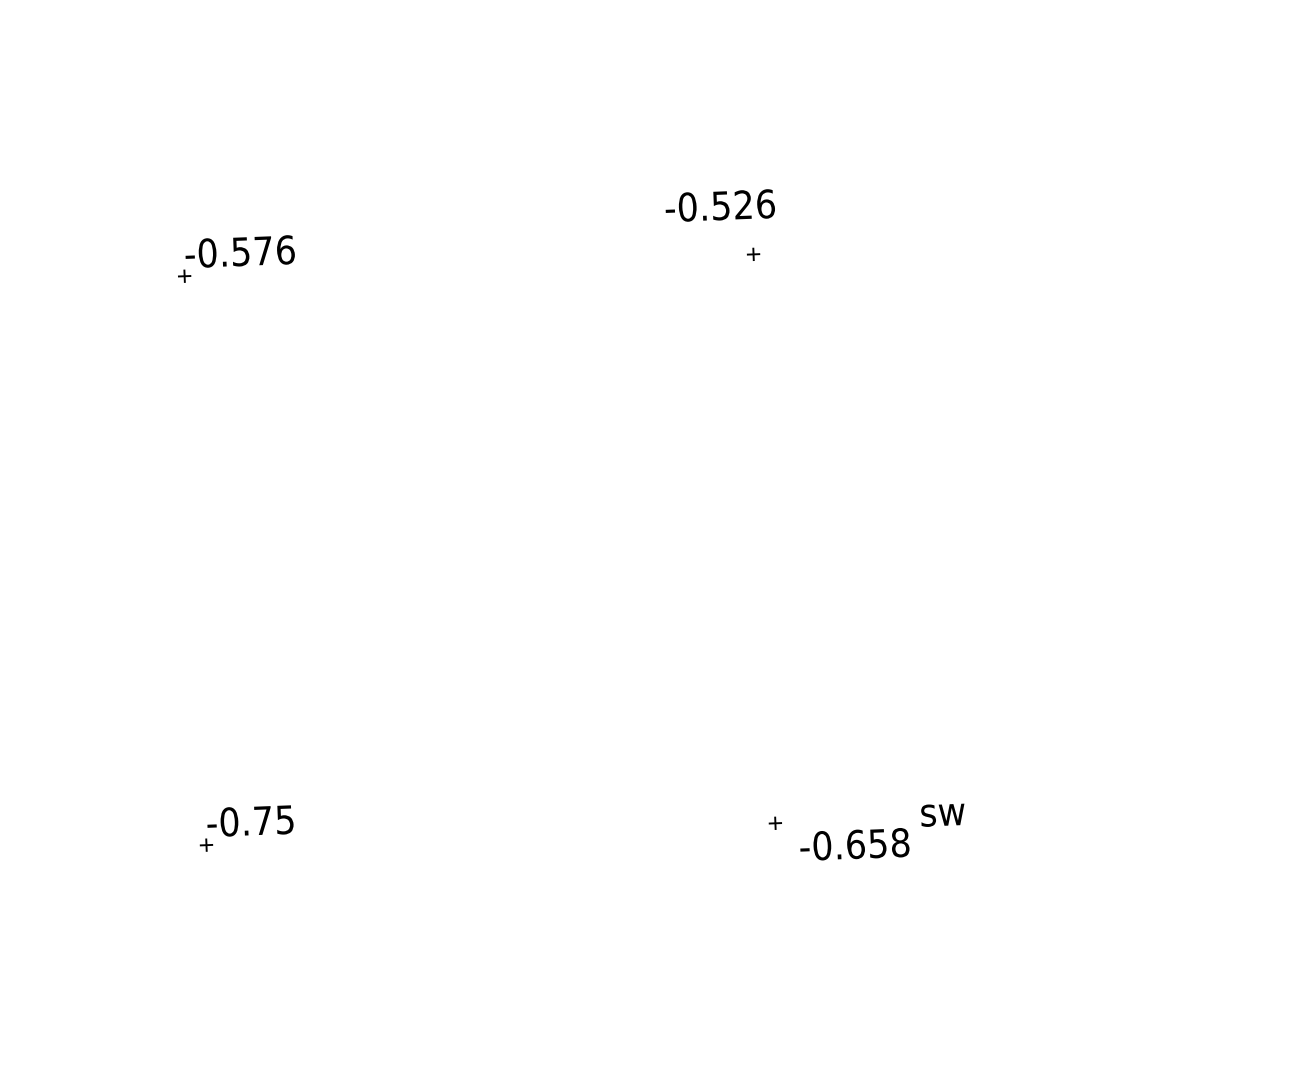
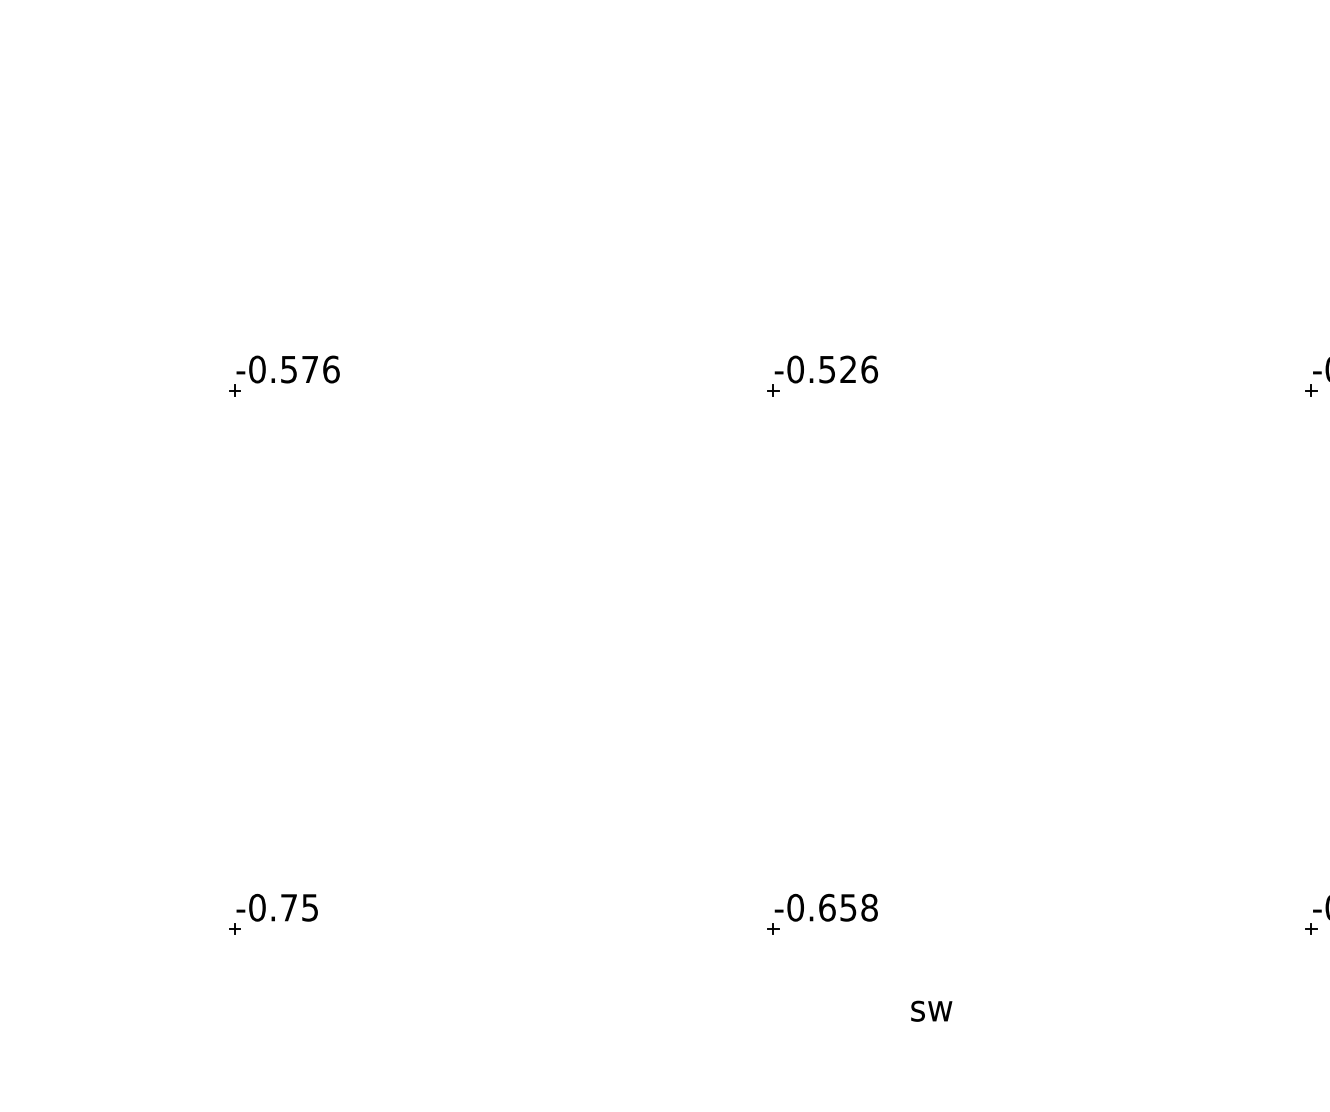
text: (719, 205) -> (825, 369), moved
text: (942, 814) -> (931, 1010), moved
text: (853, 844) -> (825, 907), moved

